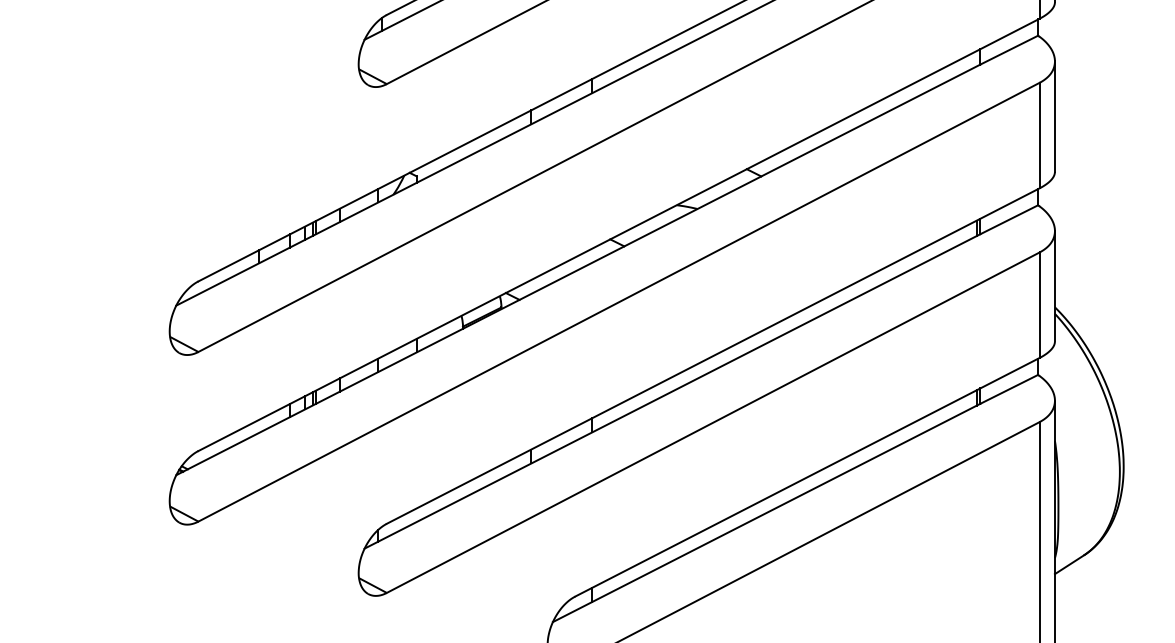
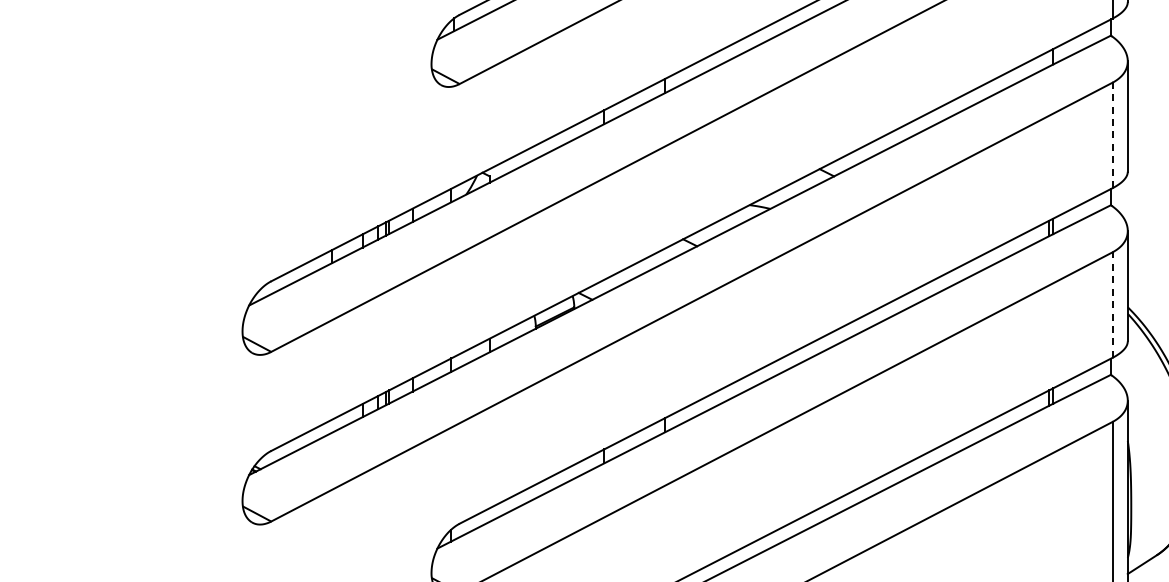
line: (1039, 135) -> (1112, 135), solid -> dashed
line: (1039, 305) -> (1112, 305), solid -> dashed

